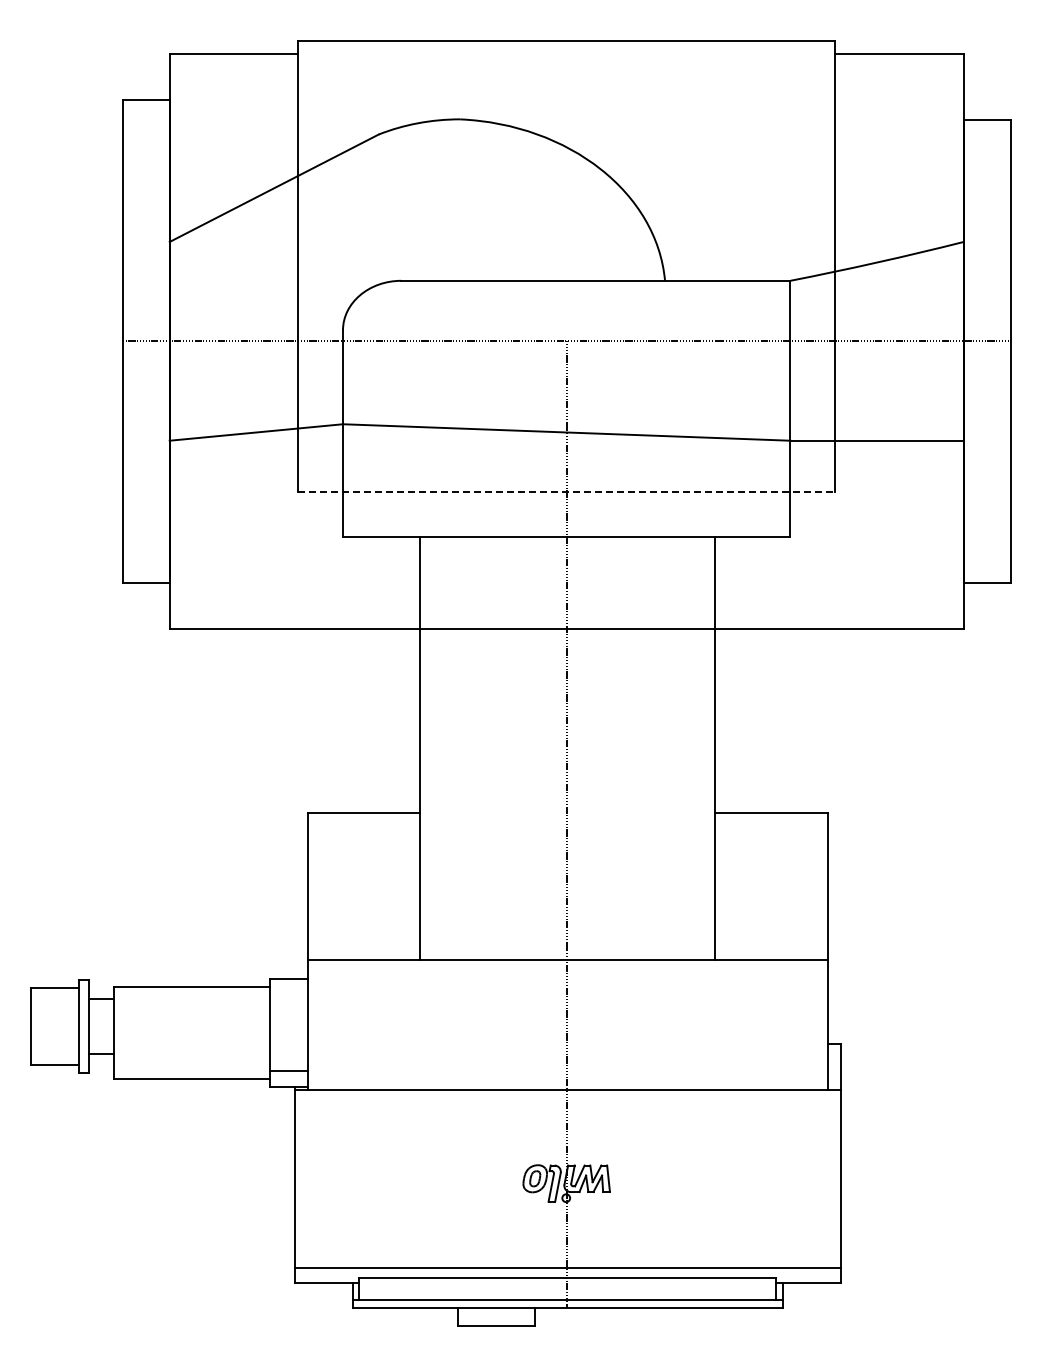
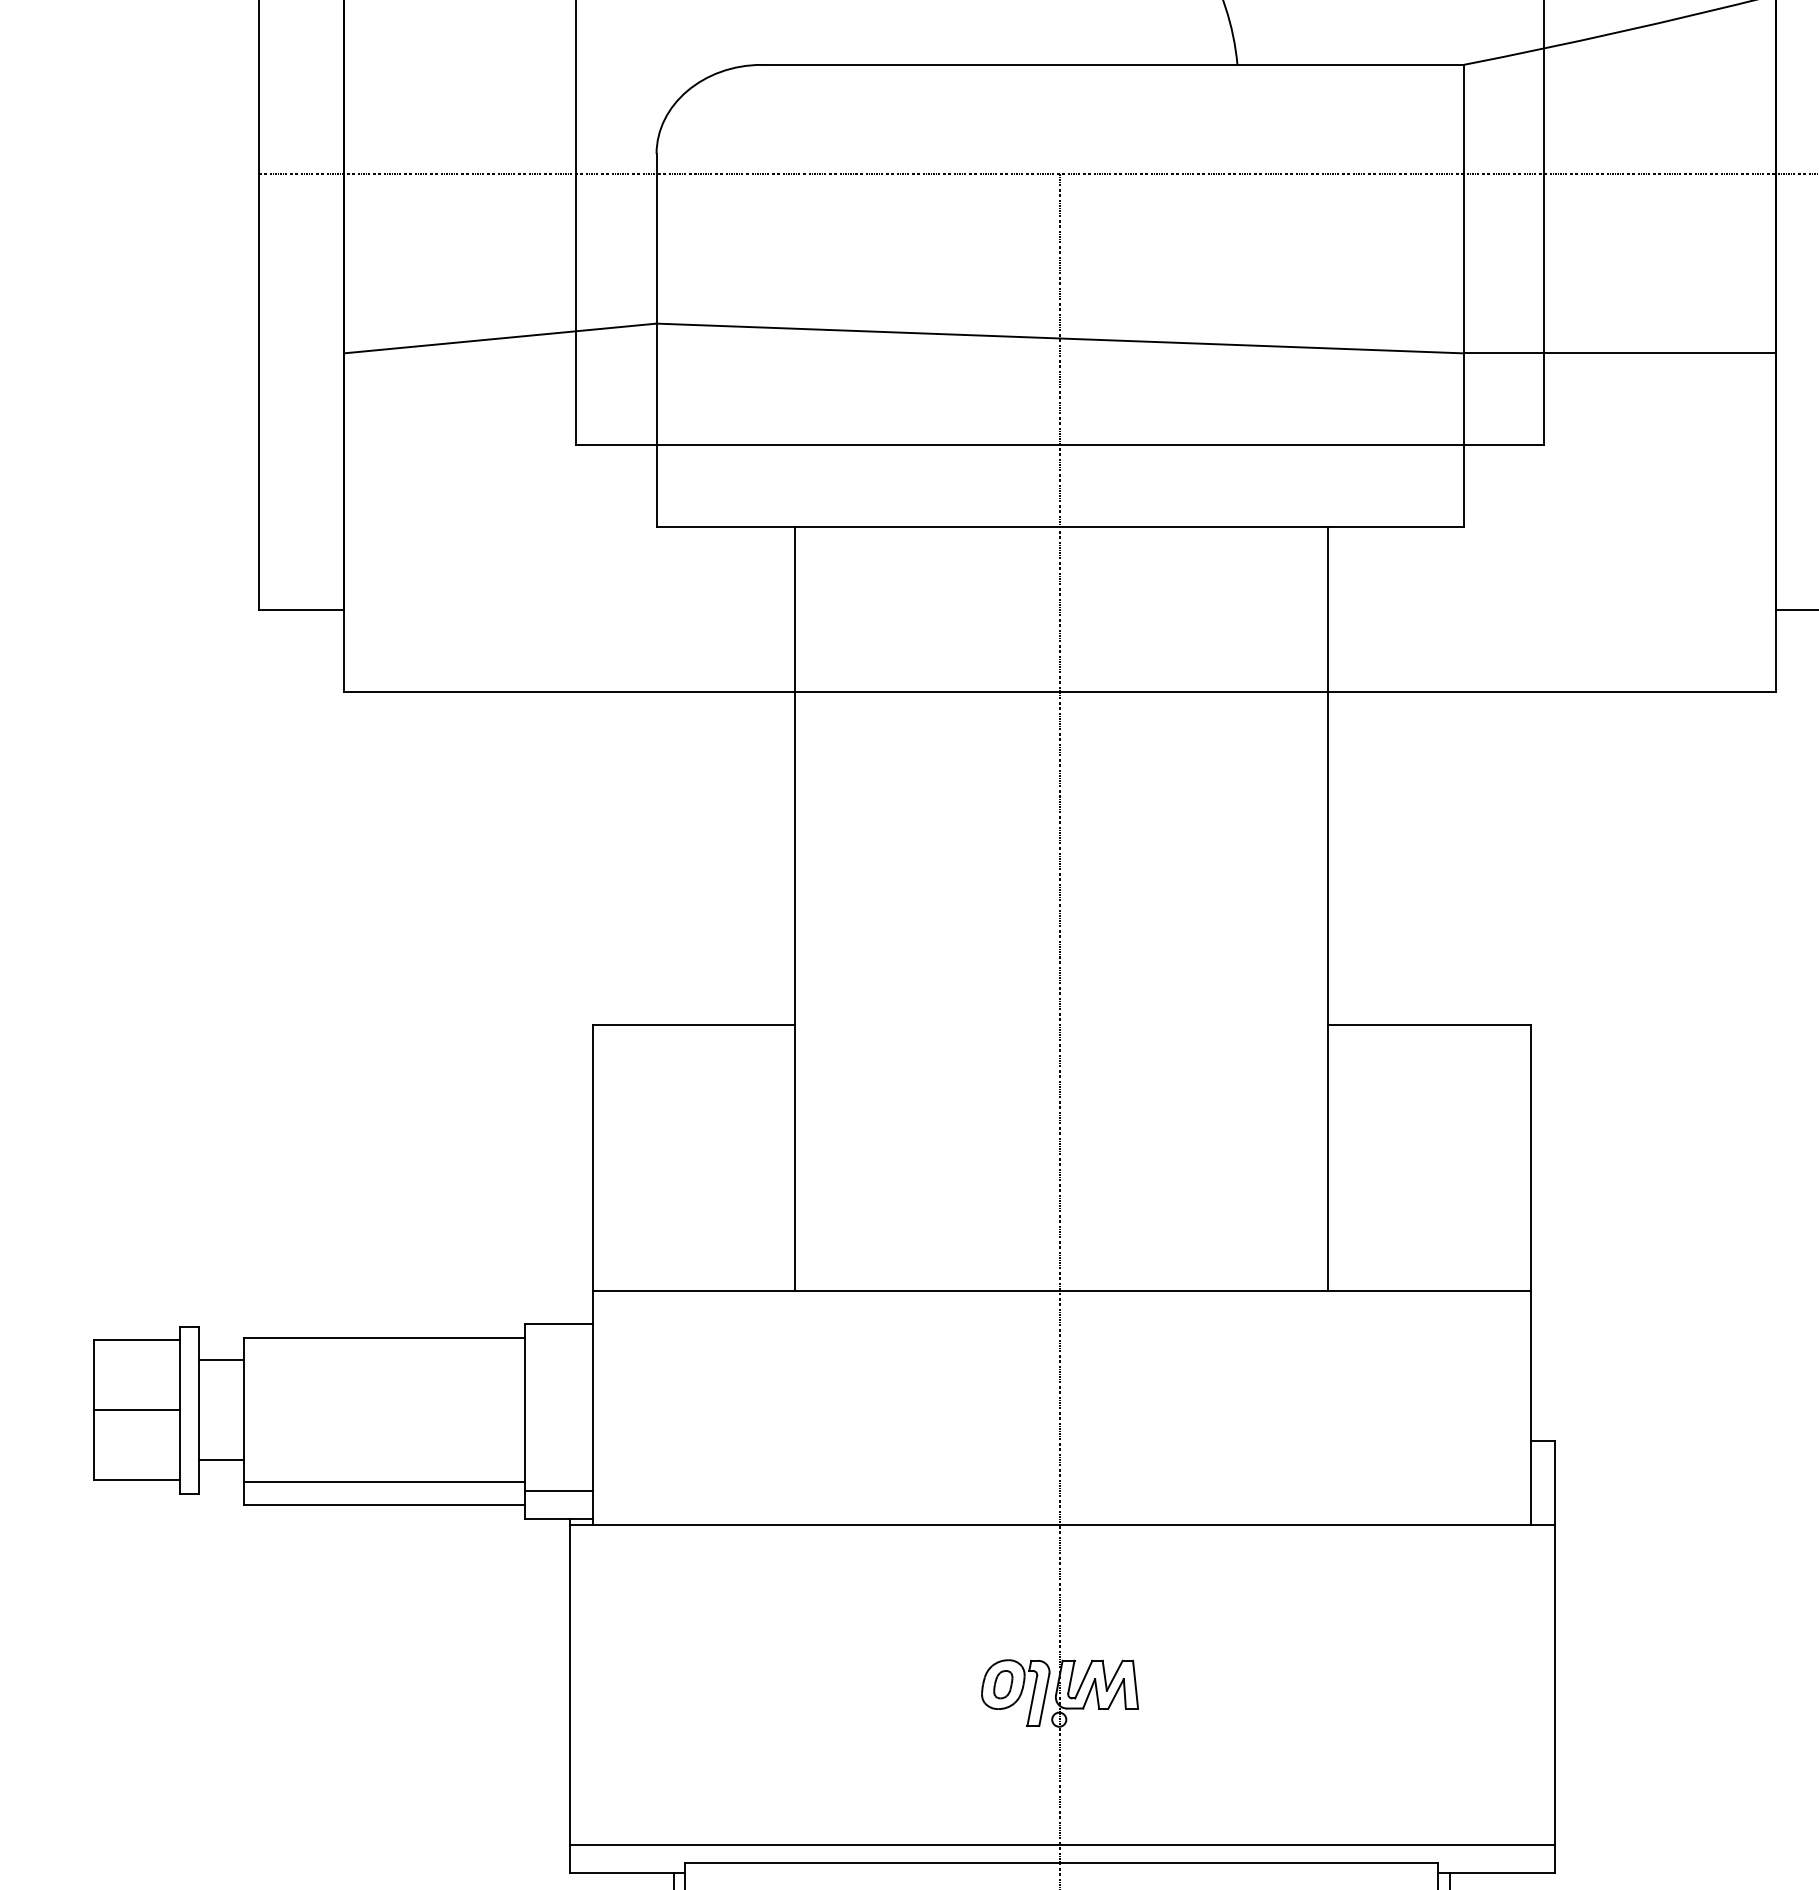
line: (566, 491) -> (1059, 444), dashed -> solid
line: (55, 1026) -> (137, 1409), added
line: (191, 1066) -> (383, 1482), added

